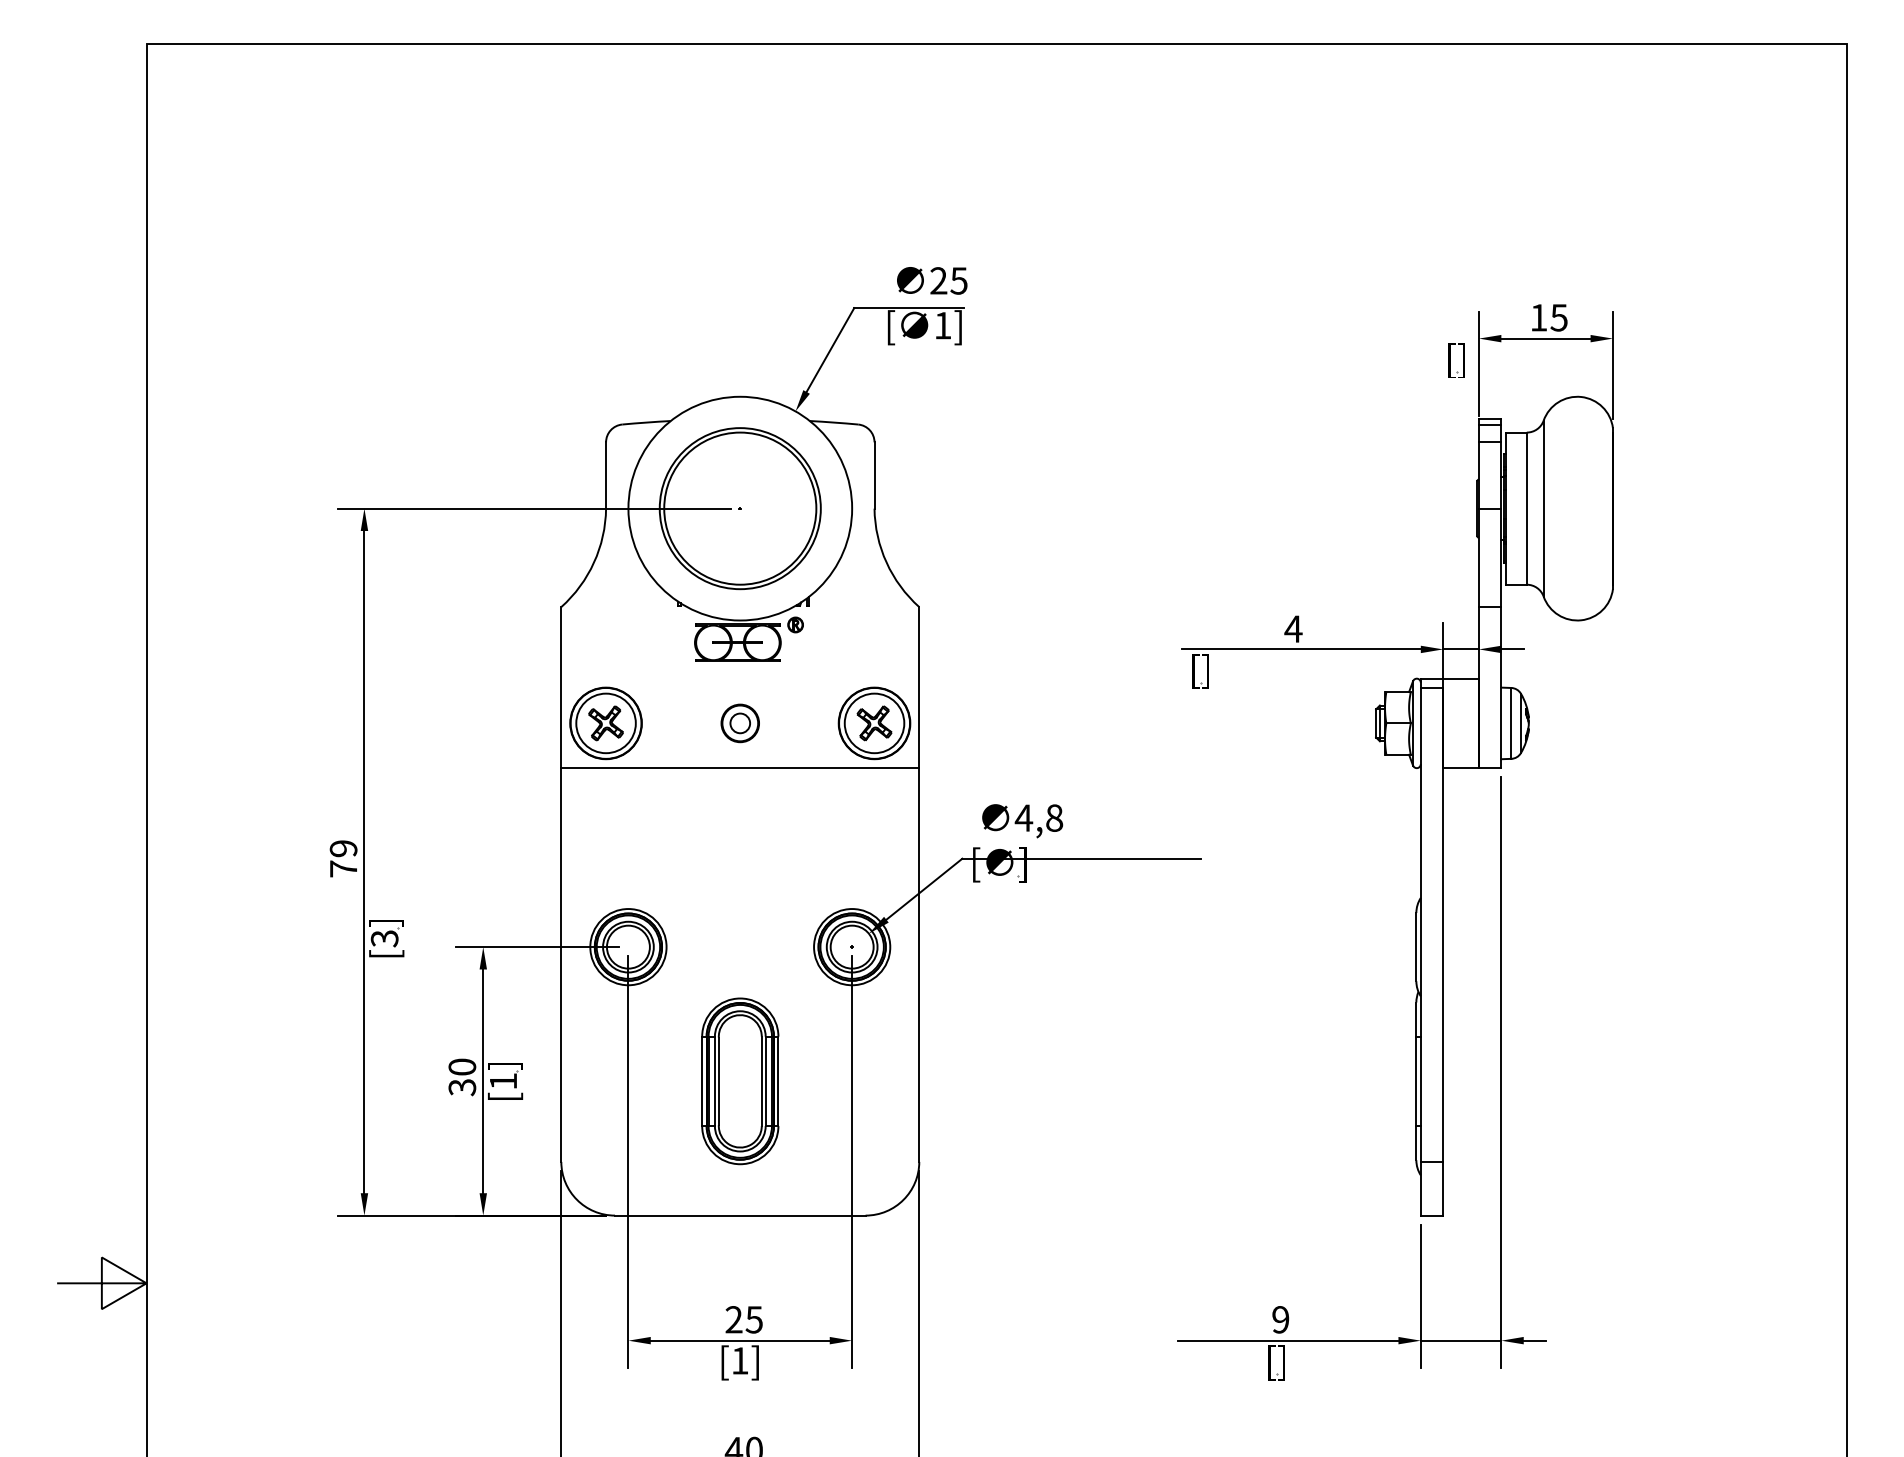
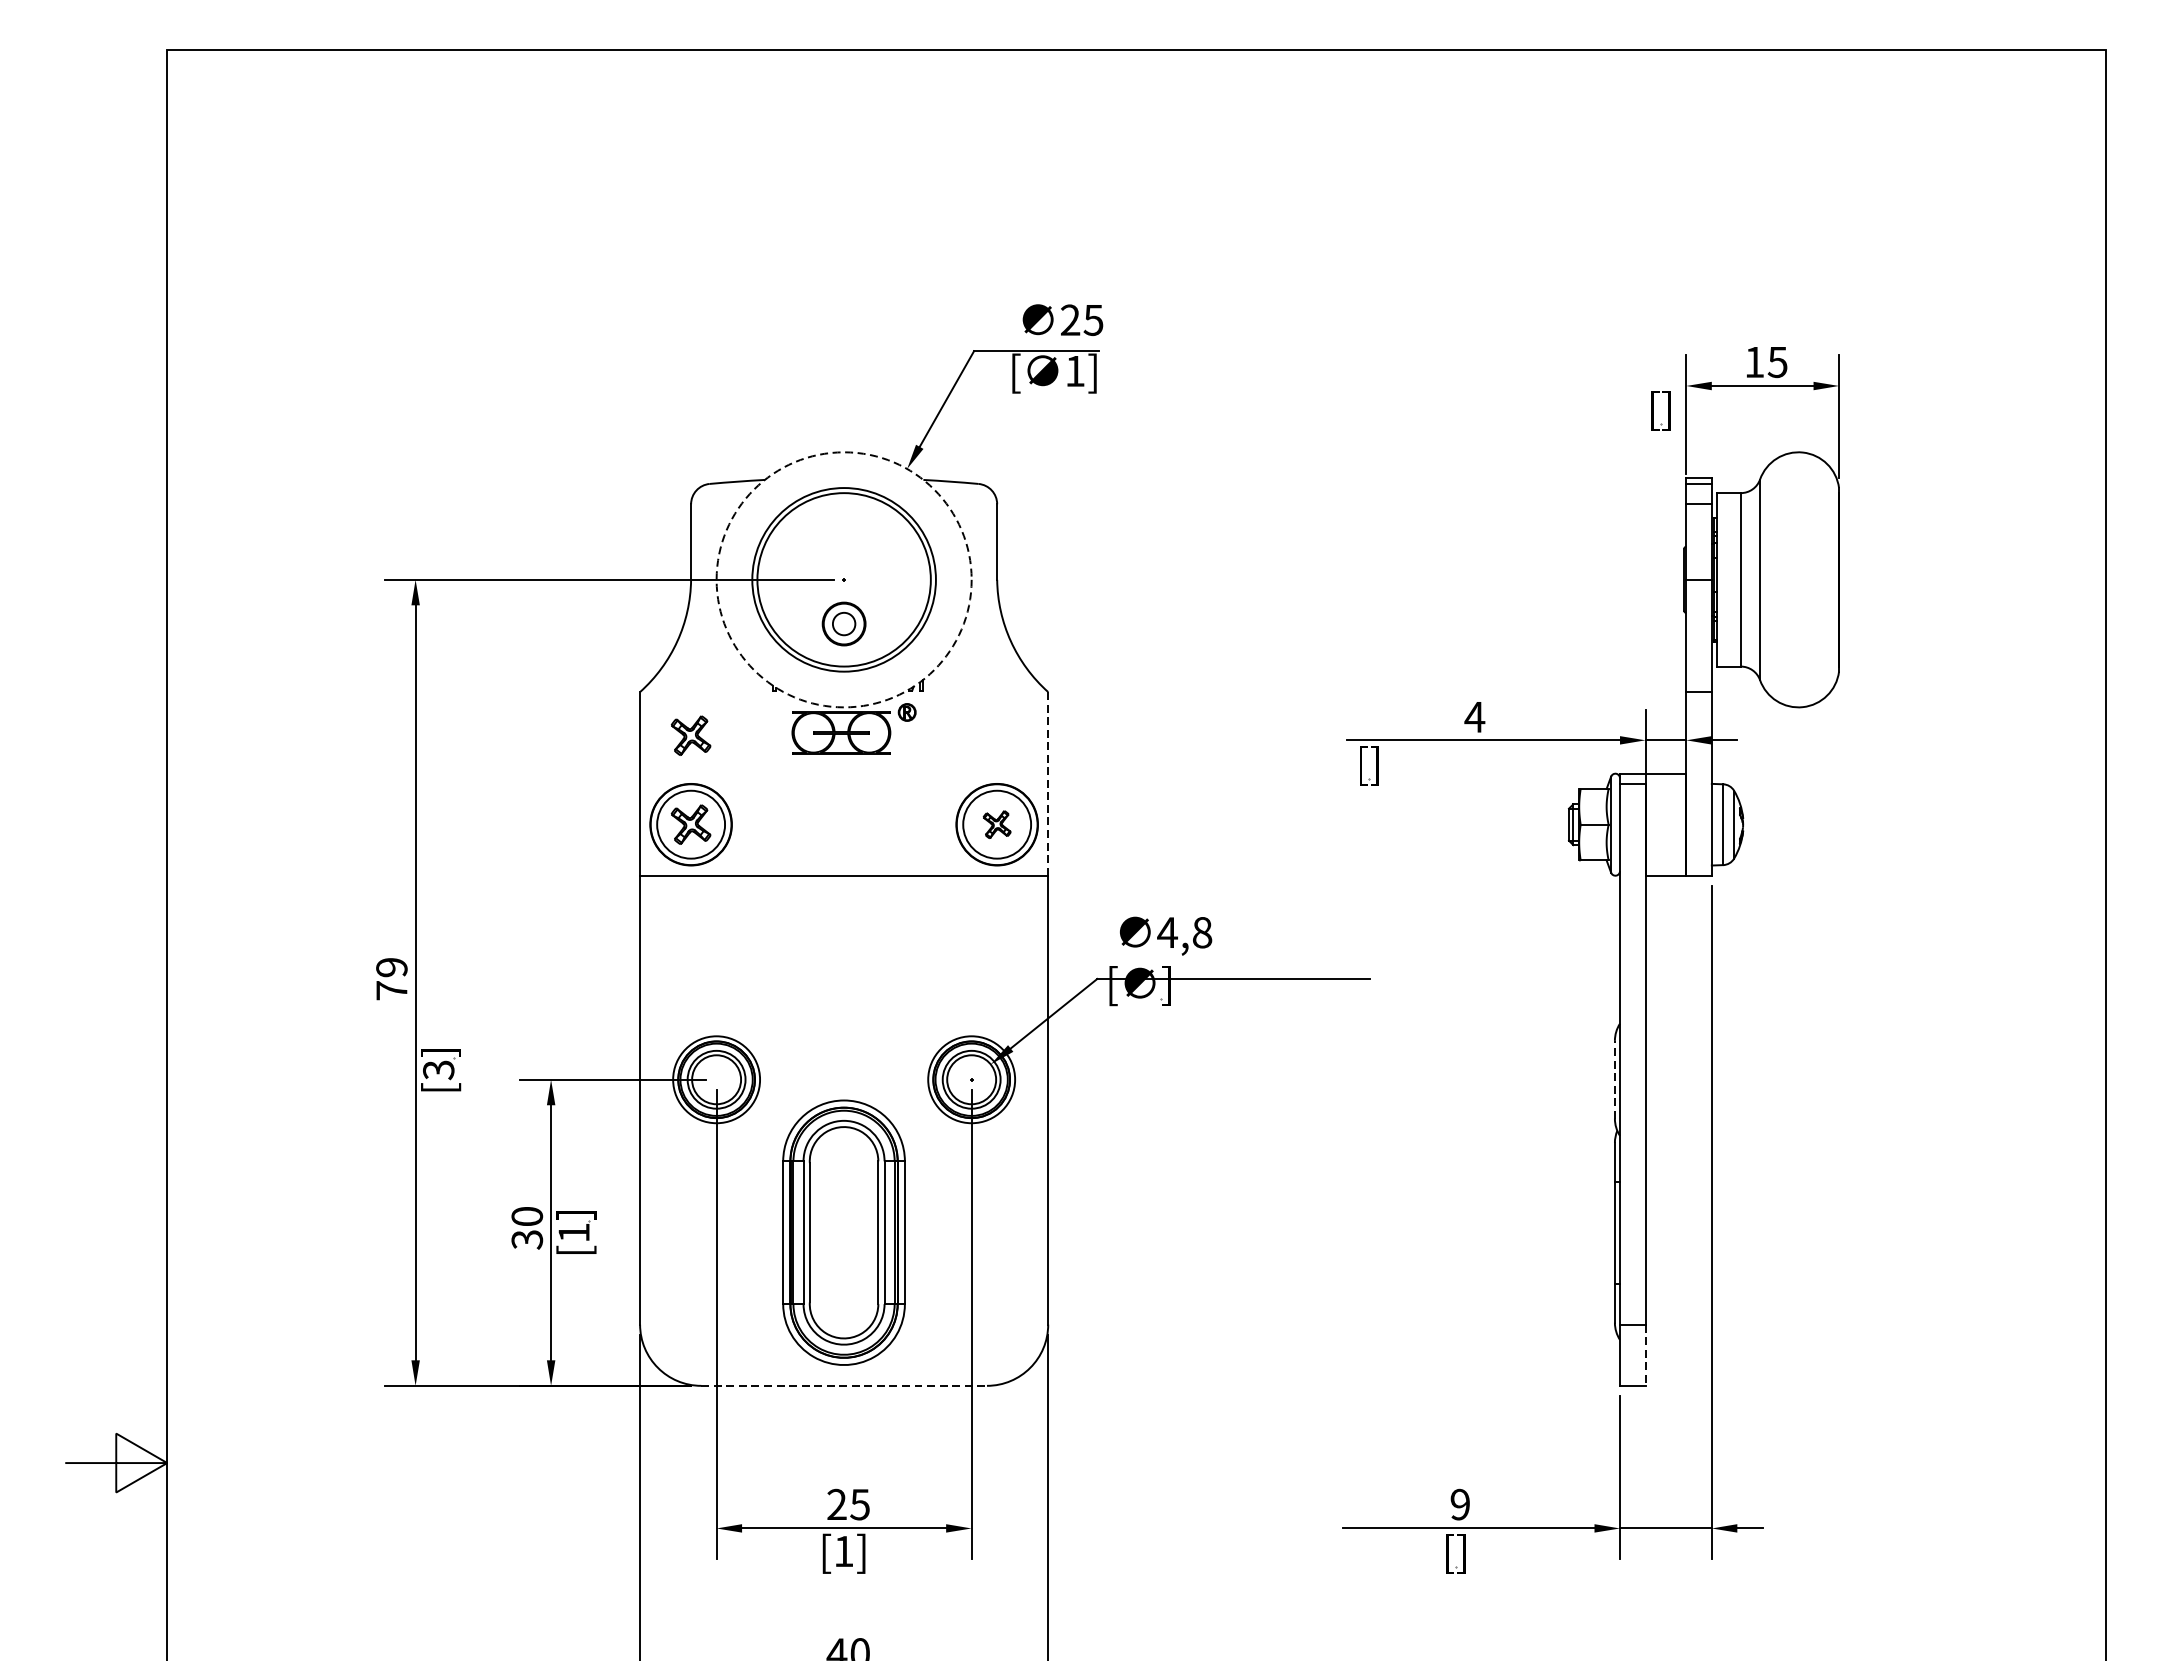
circle: (740, 508) -> (844, 579), solid -> dashed
part: (605, 645) -> (690, 735), added
line: (919, 687) -> (1048, 783), solid -> dashed
part: (739, 723) -> (843, 624), moved
part: (874, 723) -> (997, 824), size x0.7
line: (1416, 946) -> (1615, 1079), solid -> dashed
part: (740, 1081) -> (844, 1232), size x1.4
line: (1443, 1188) -> (1645, 1354), solid -> dashed
line: (740, 1215) -> (844, 1385), solid -> dashed

